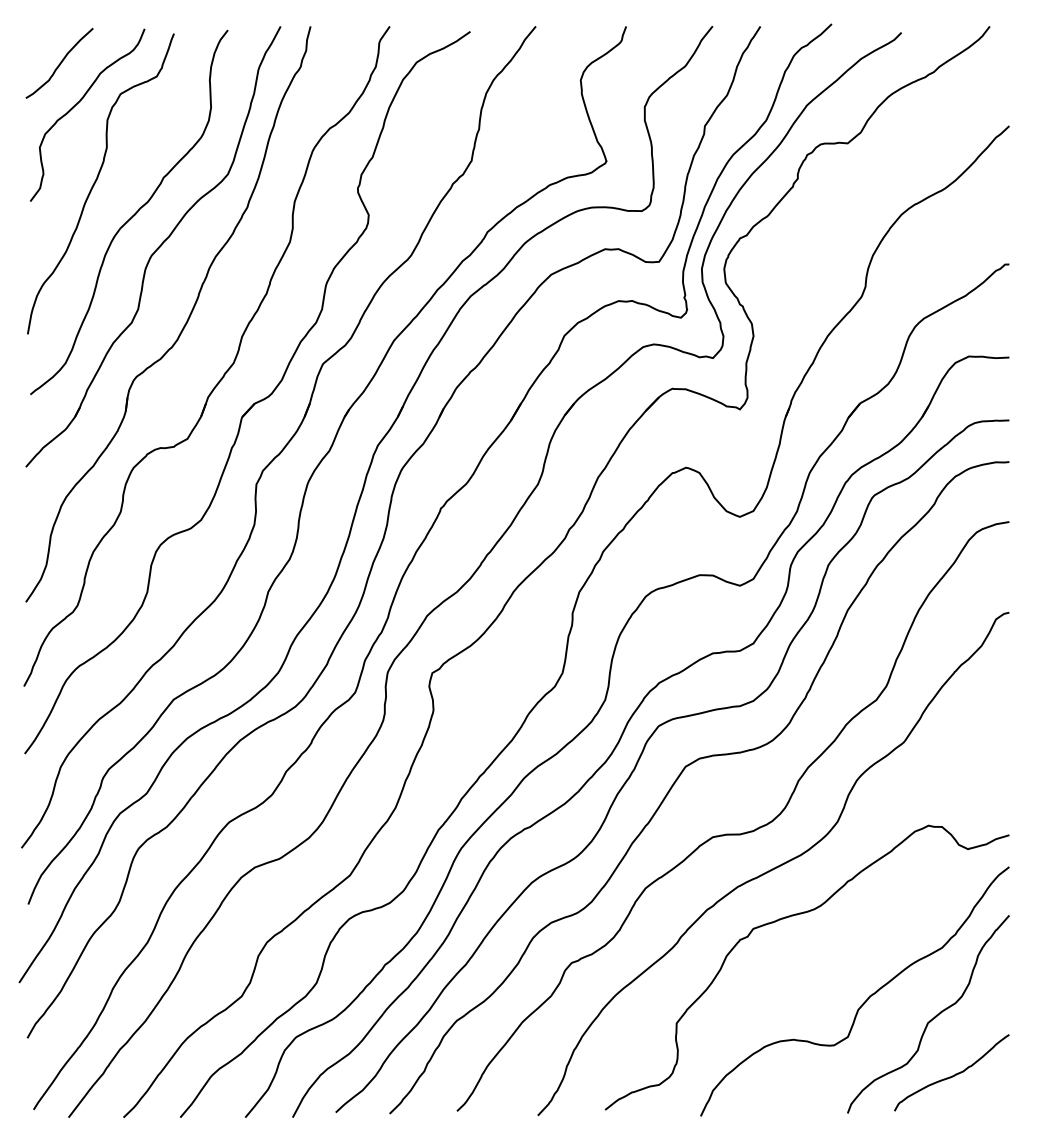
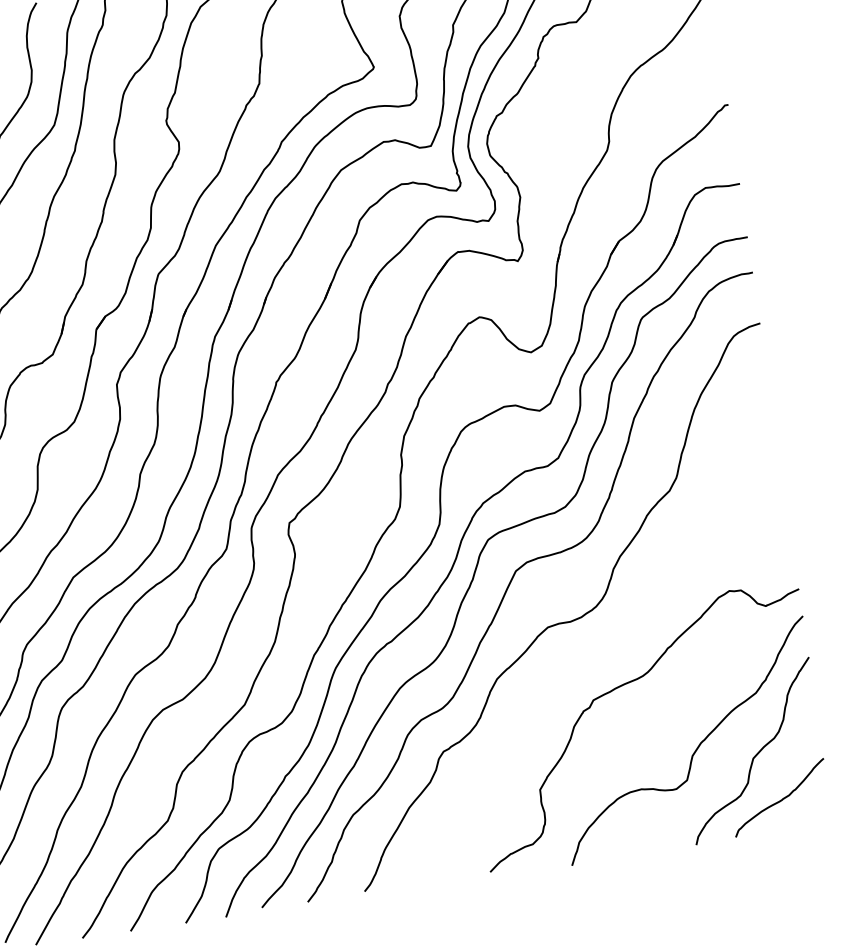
curve: (774, 867) -> (603, 645), removed

